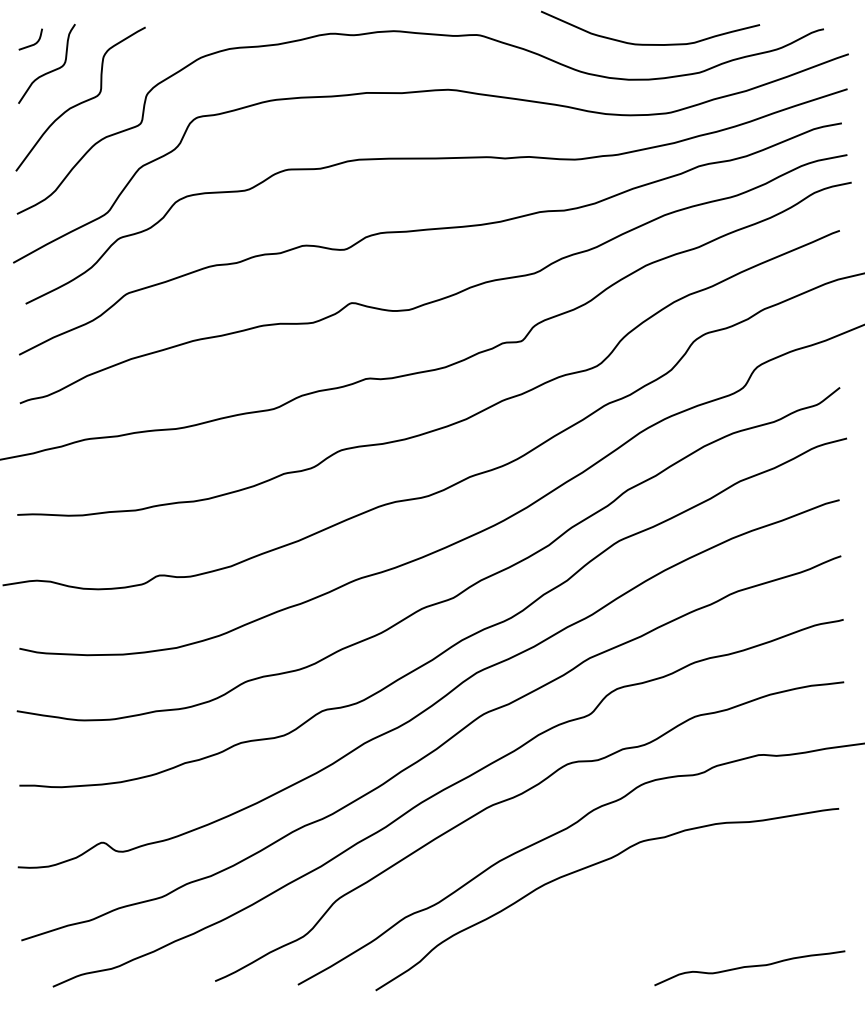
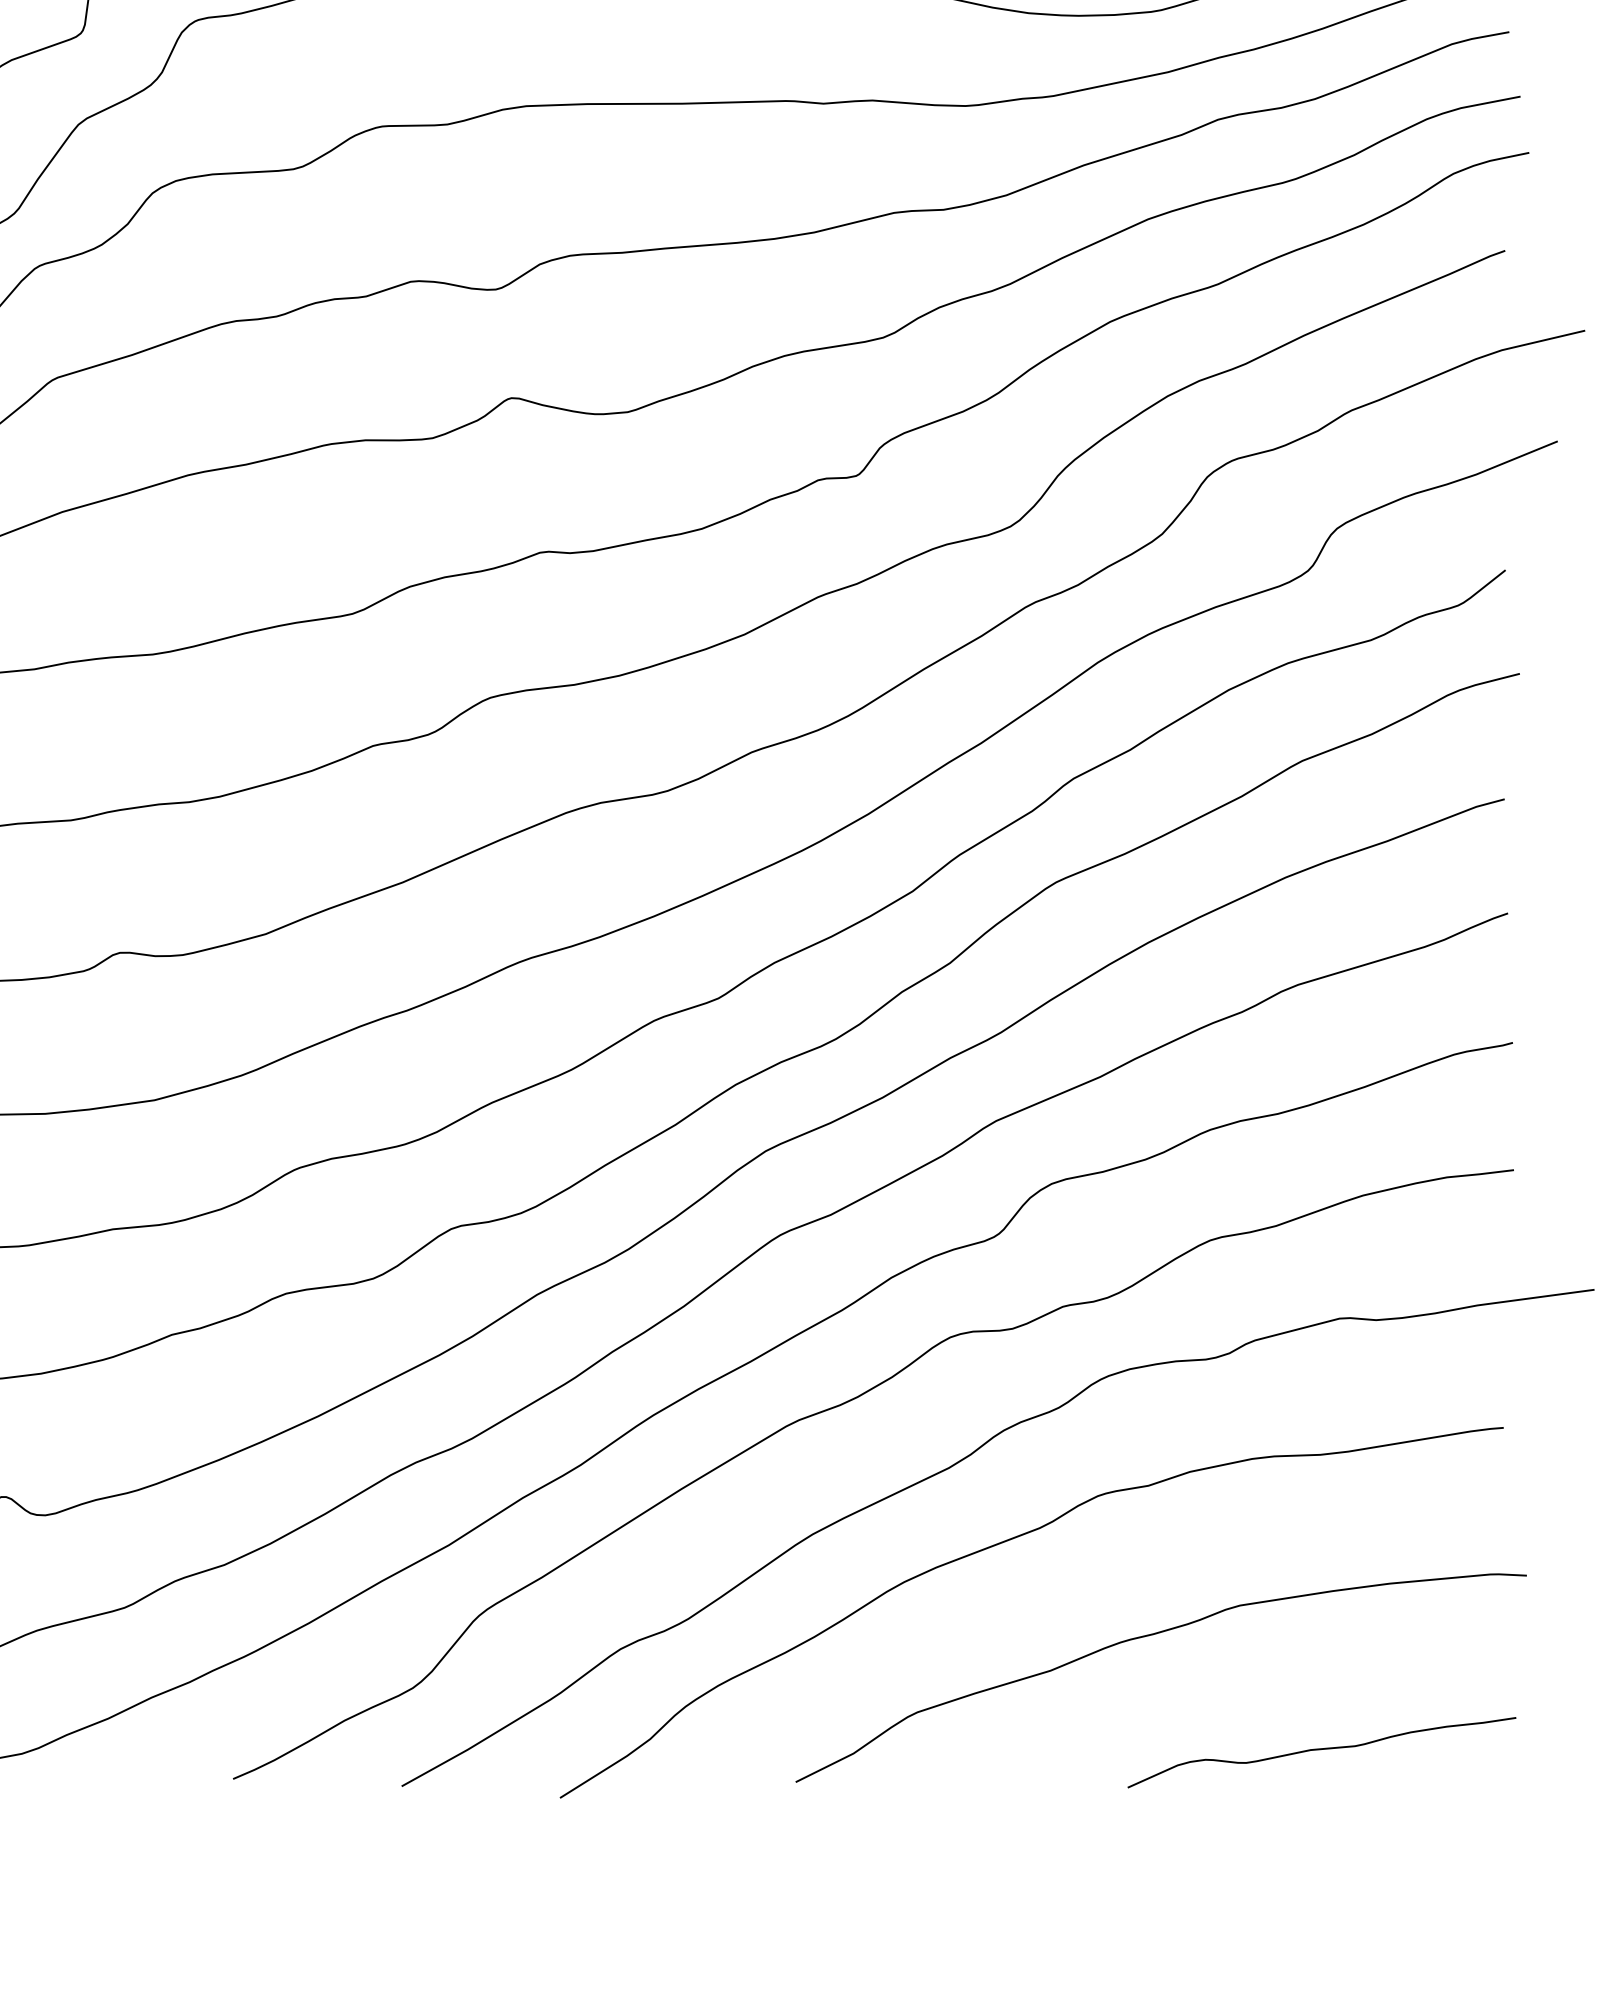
curve: (666, 911) -> (1152, 1636), added

